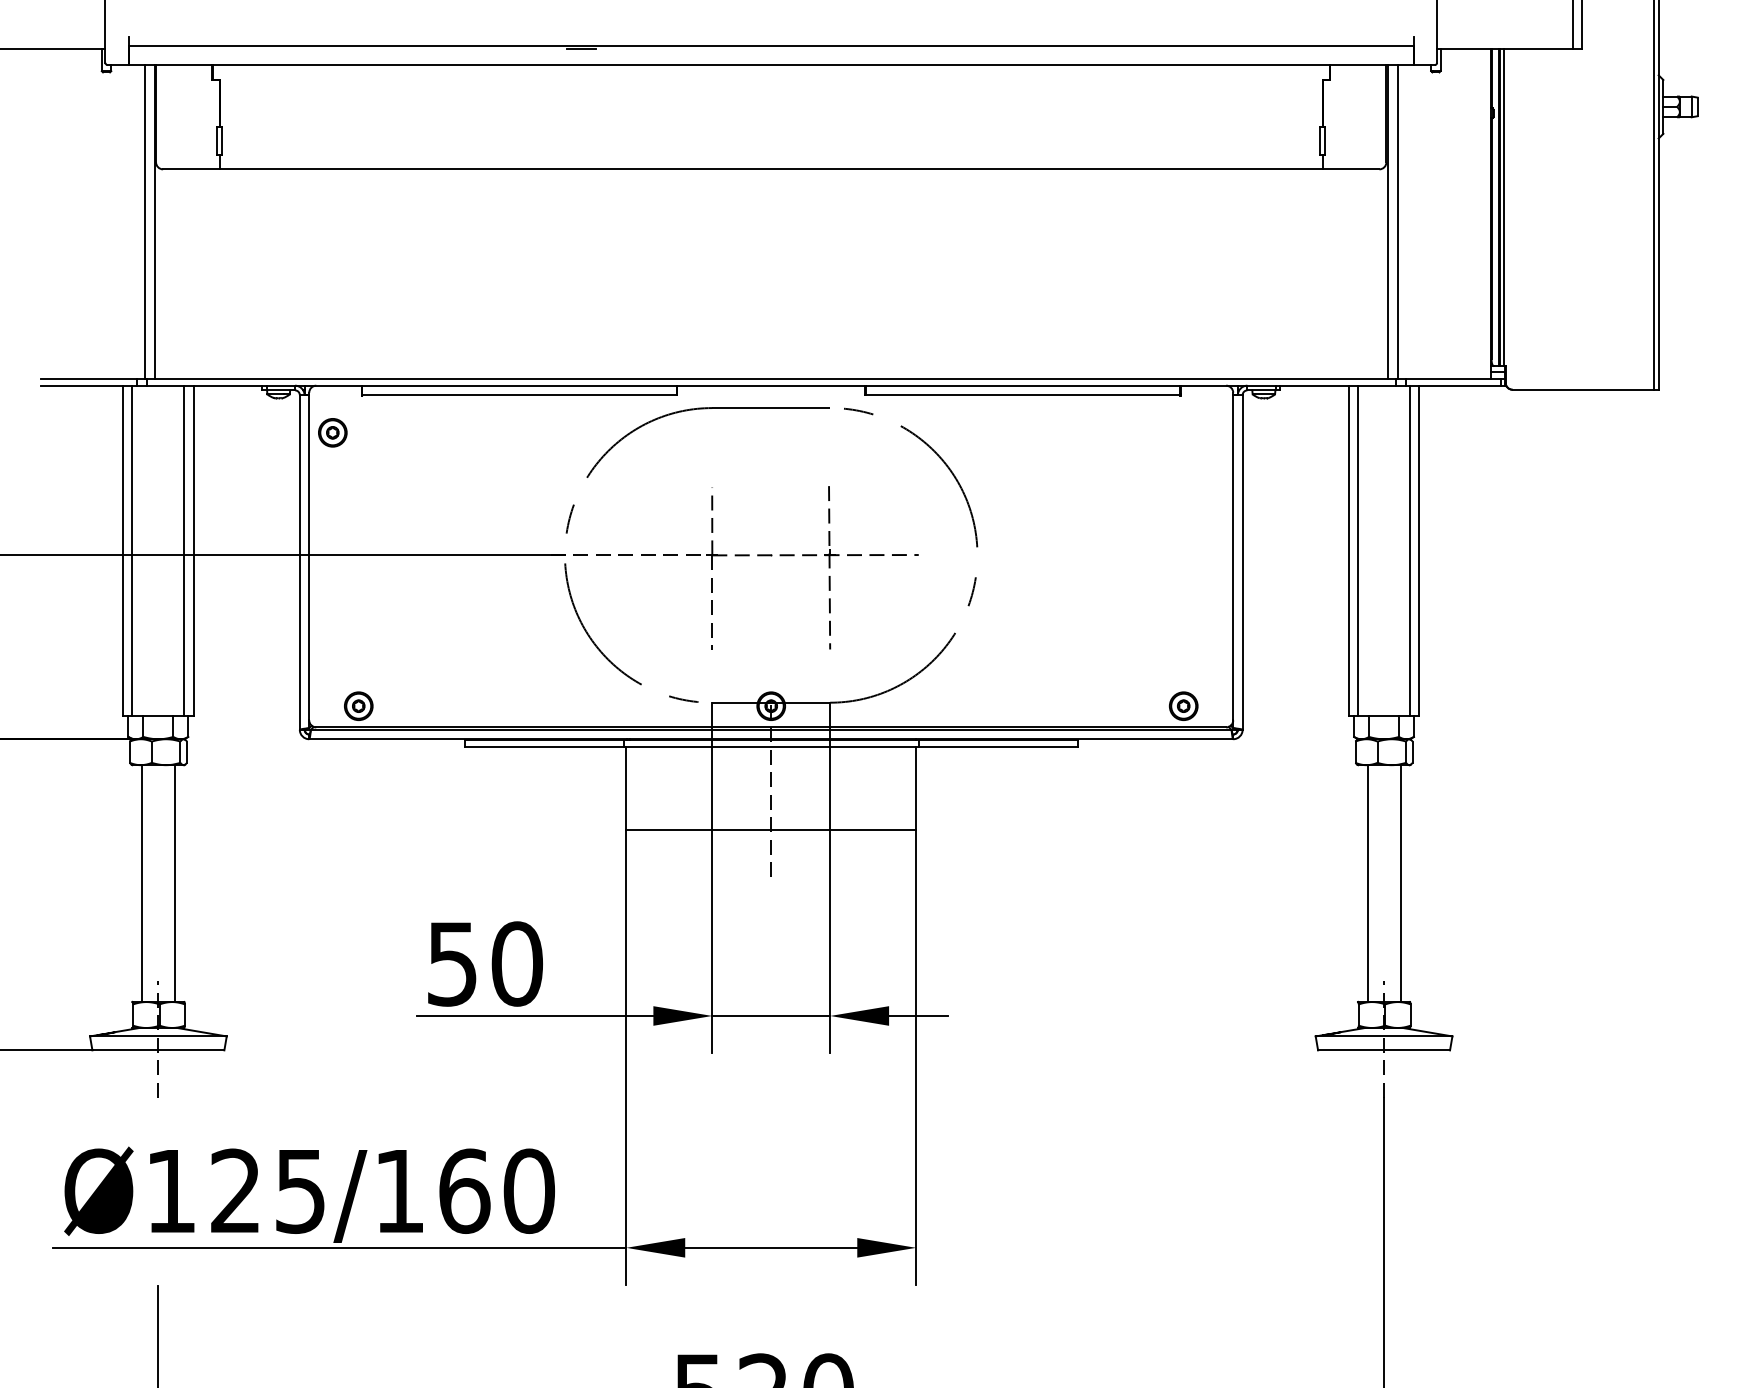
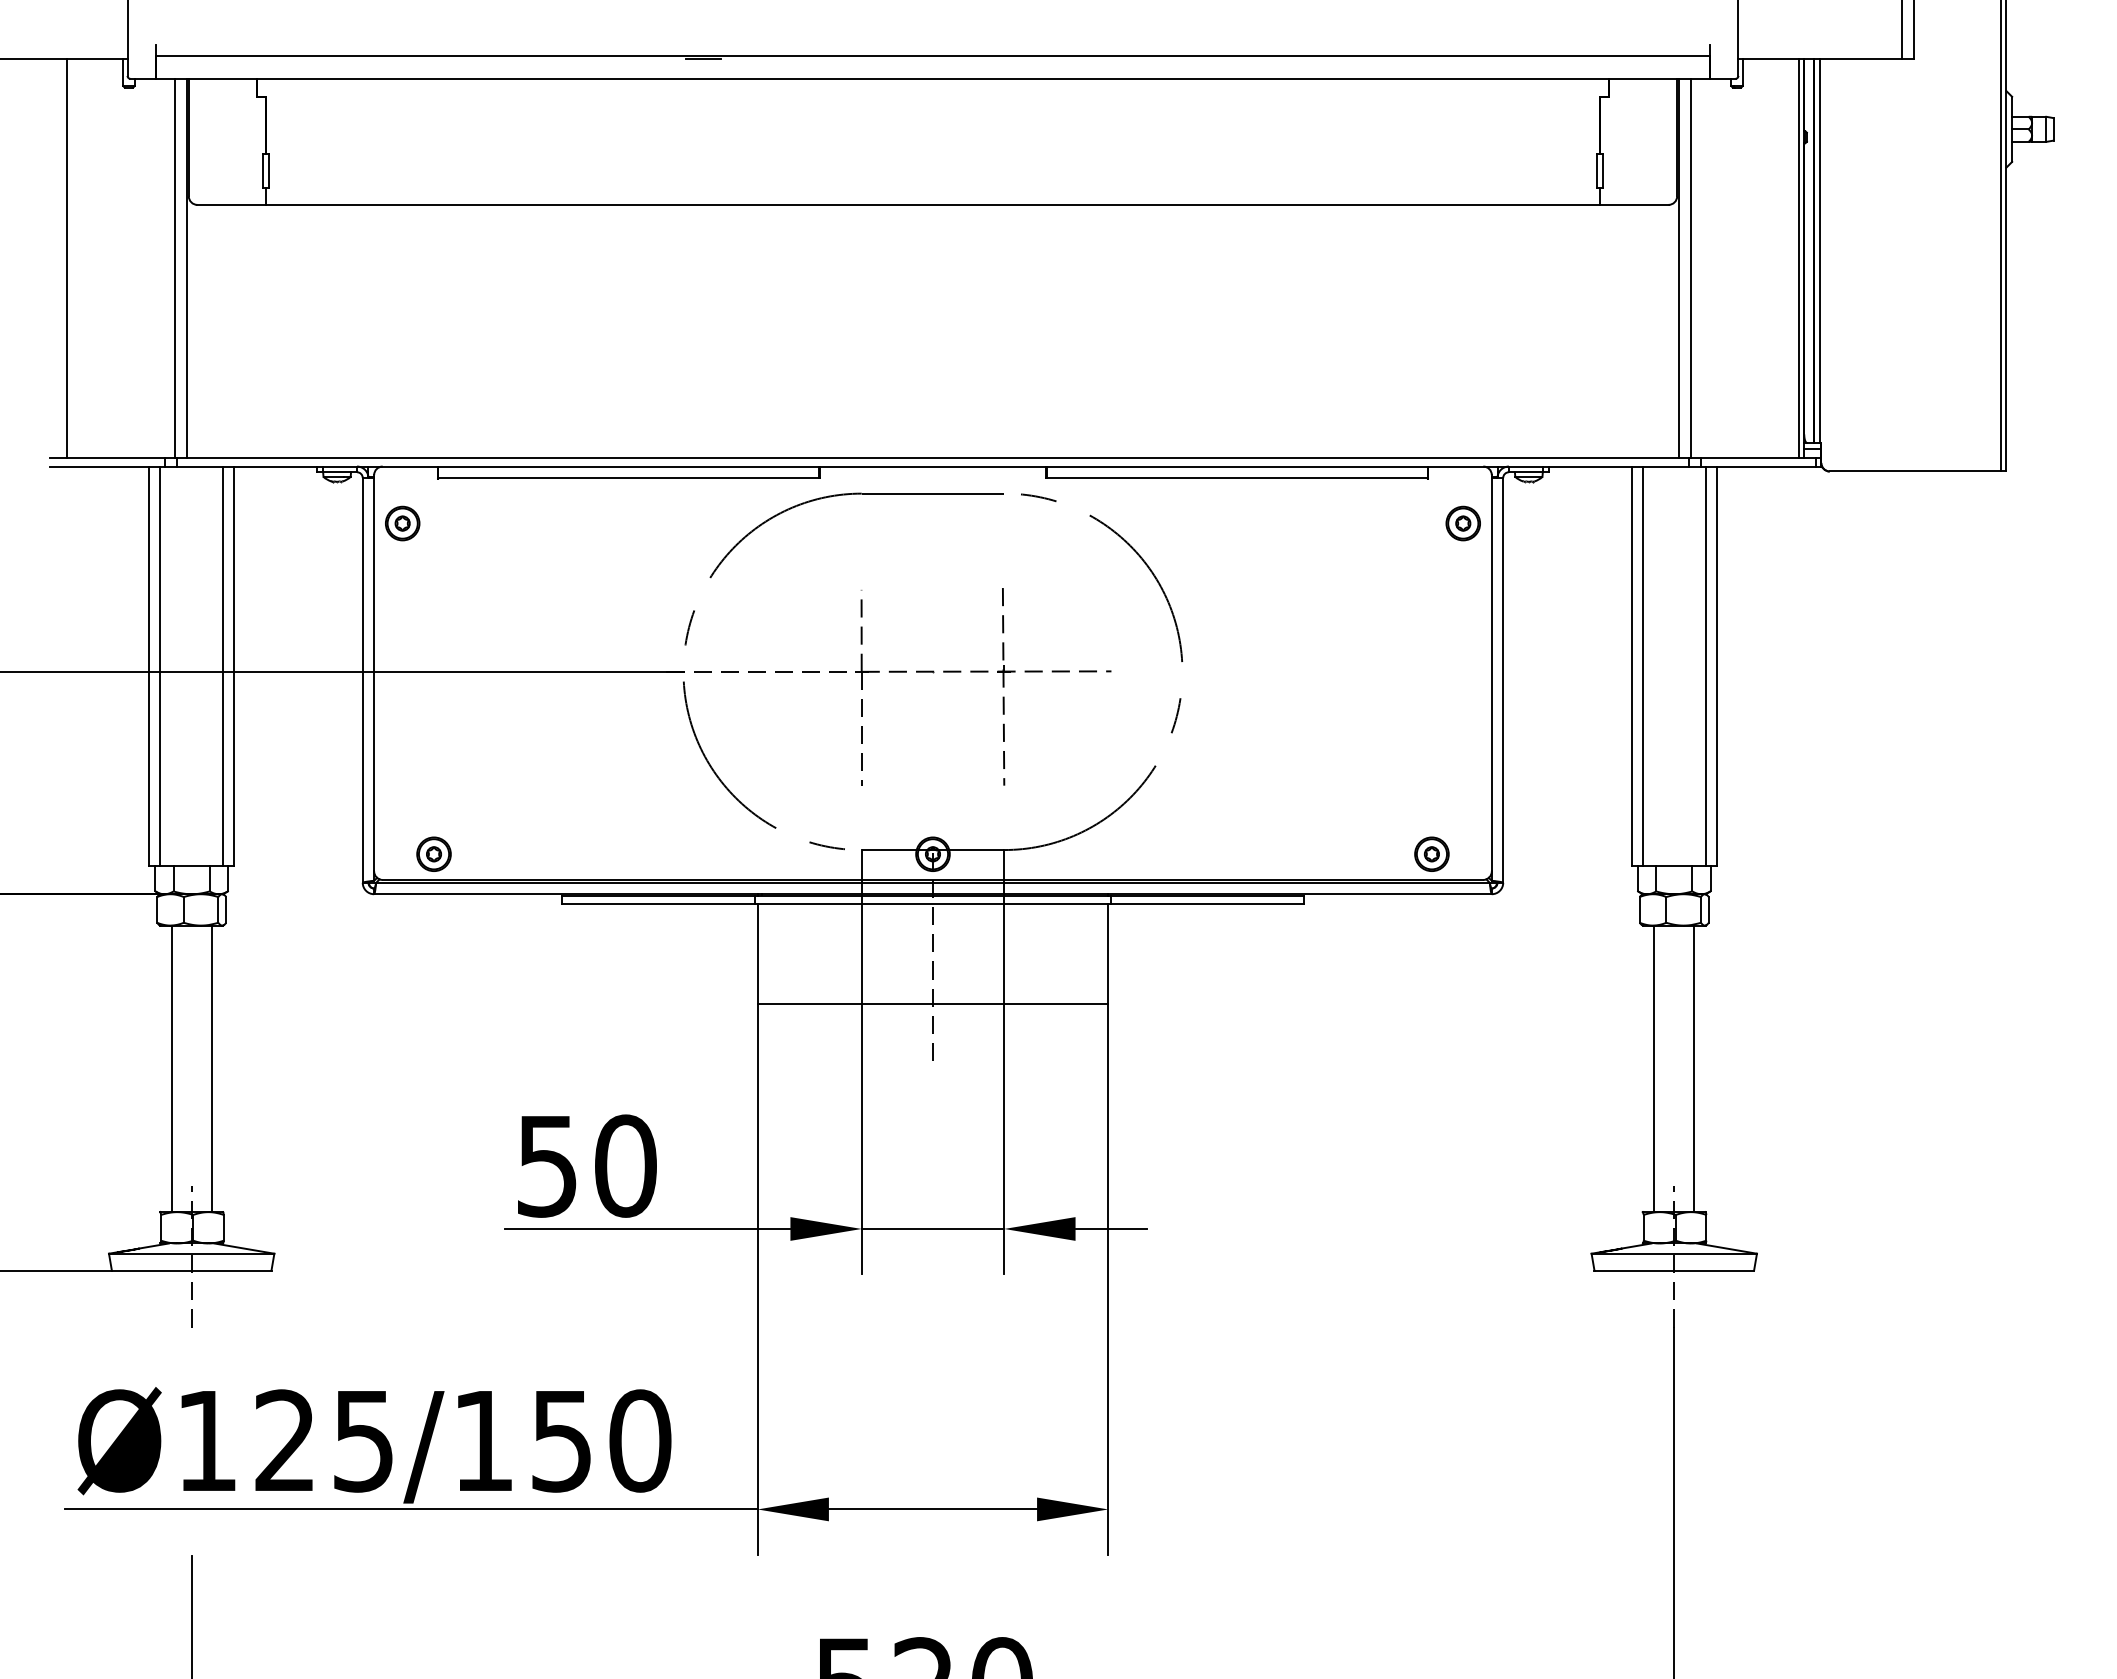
line: (54, 213) -> (66, 258), added
line: (1487, 213) -> (1799, 258), added
part: (1208, 432) -> (1462, 523), added
text: (464, 1190) -> (562, 1440), Ø125/160 -> Ø125/150

